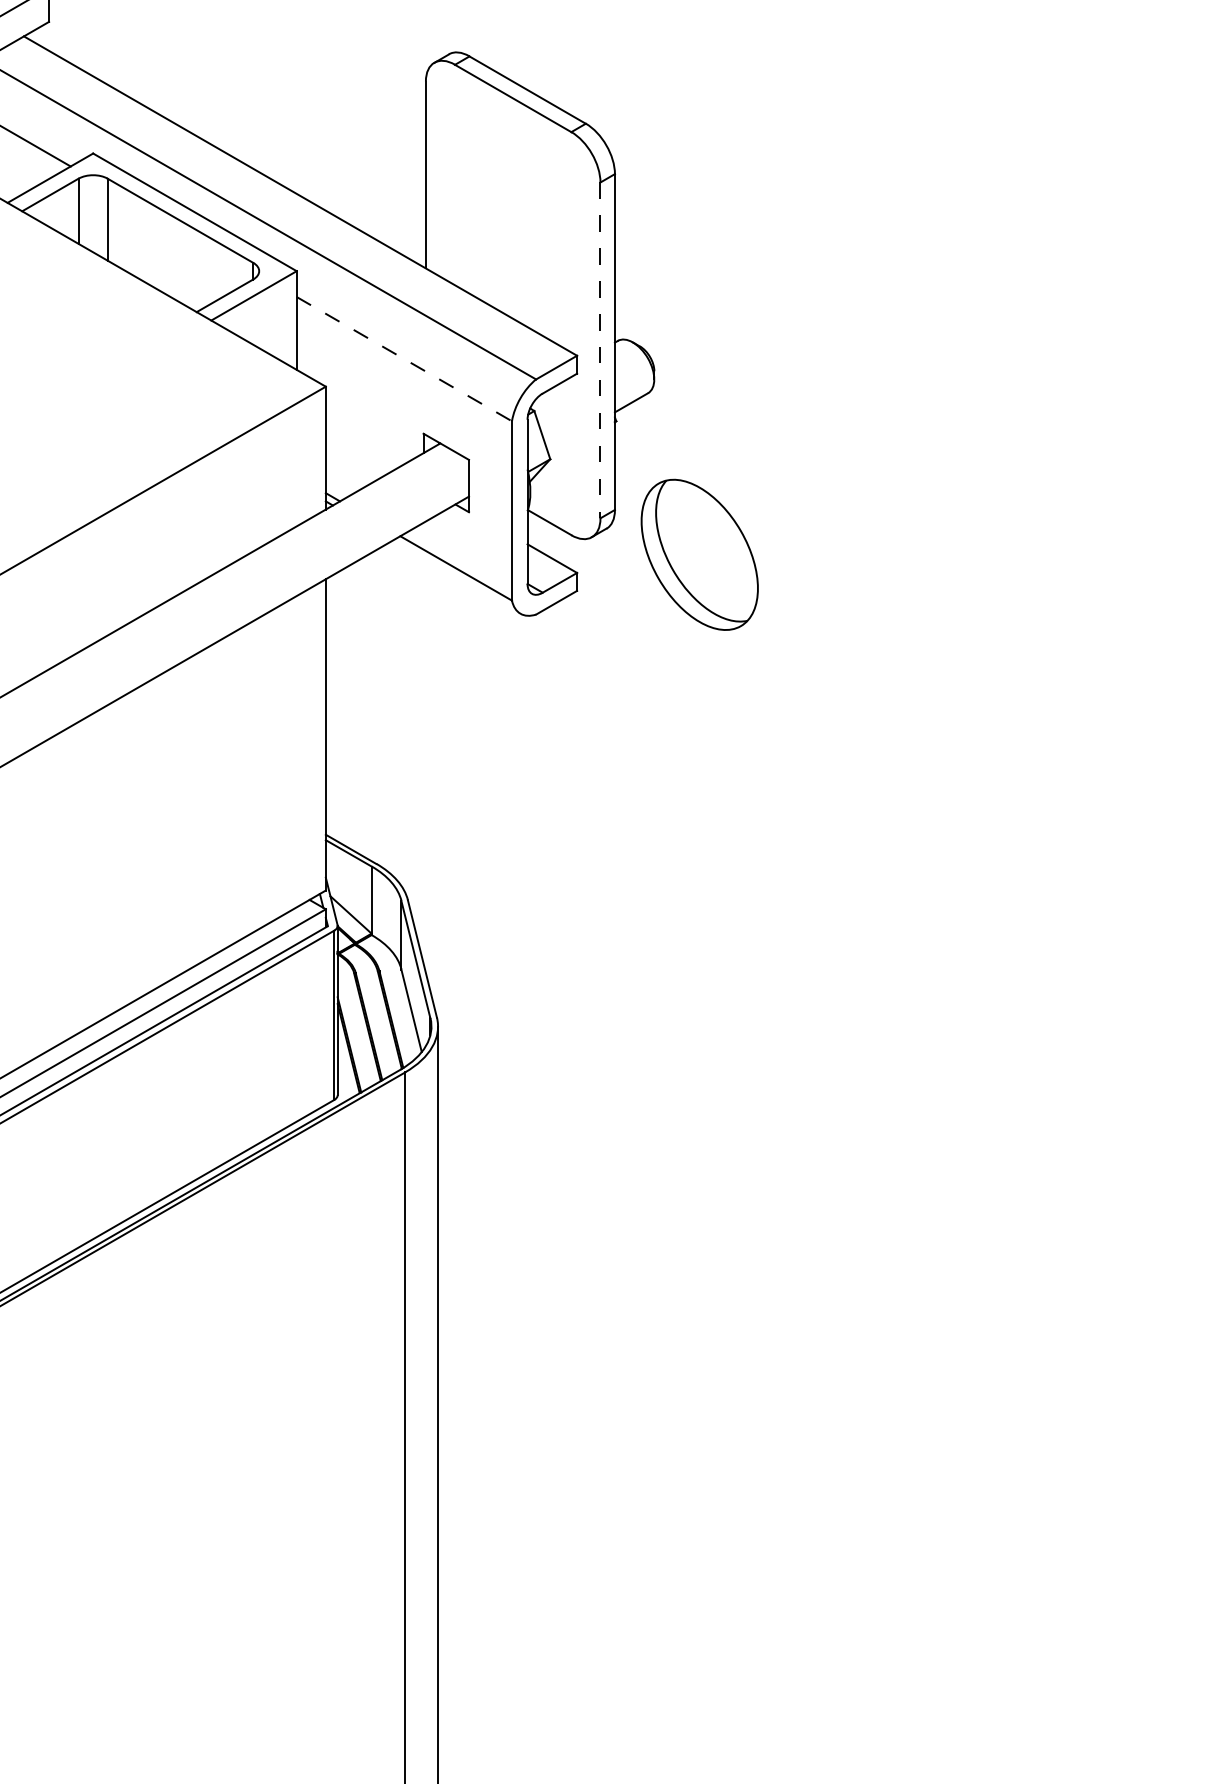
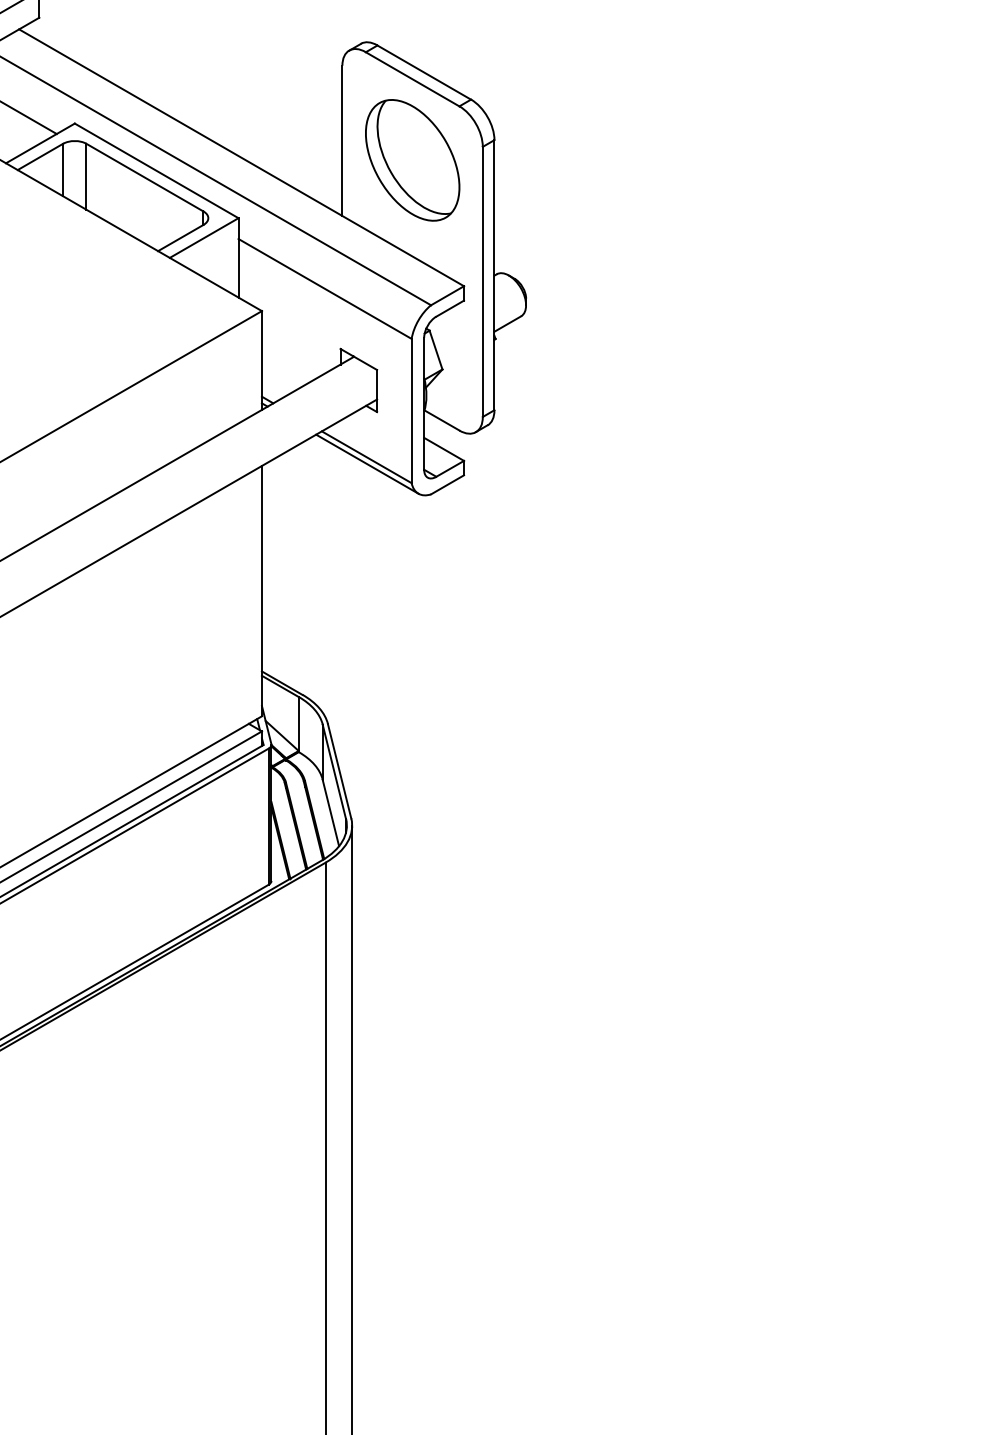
line: (600, 351) -> (482, 282), dashed -> solid
line: (404, 358) -> (325, 288), dashed -> solid
part: (699, 555) -> (412, 160), moved
line: (457, 576) -> (367, 463), added

